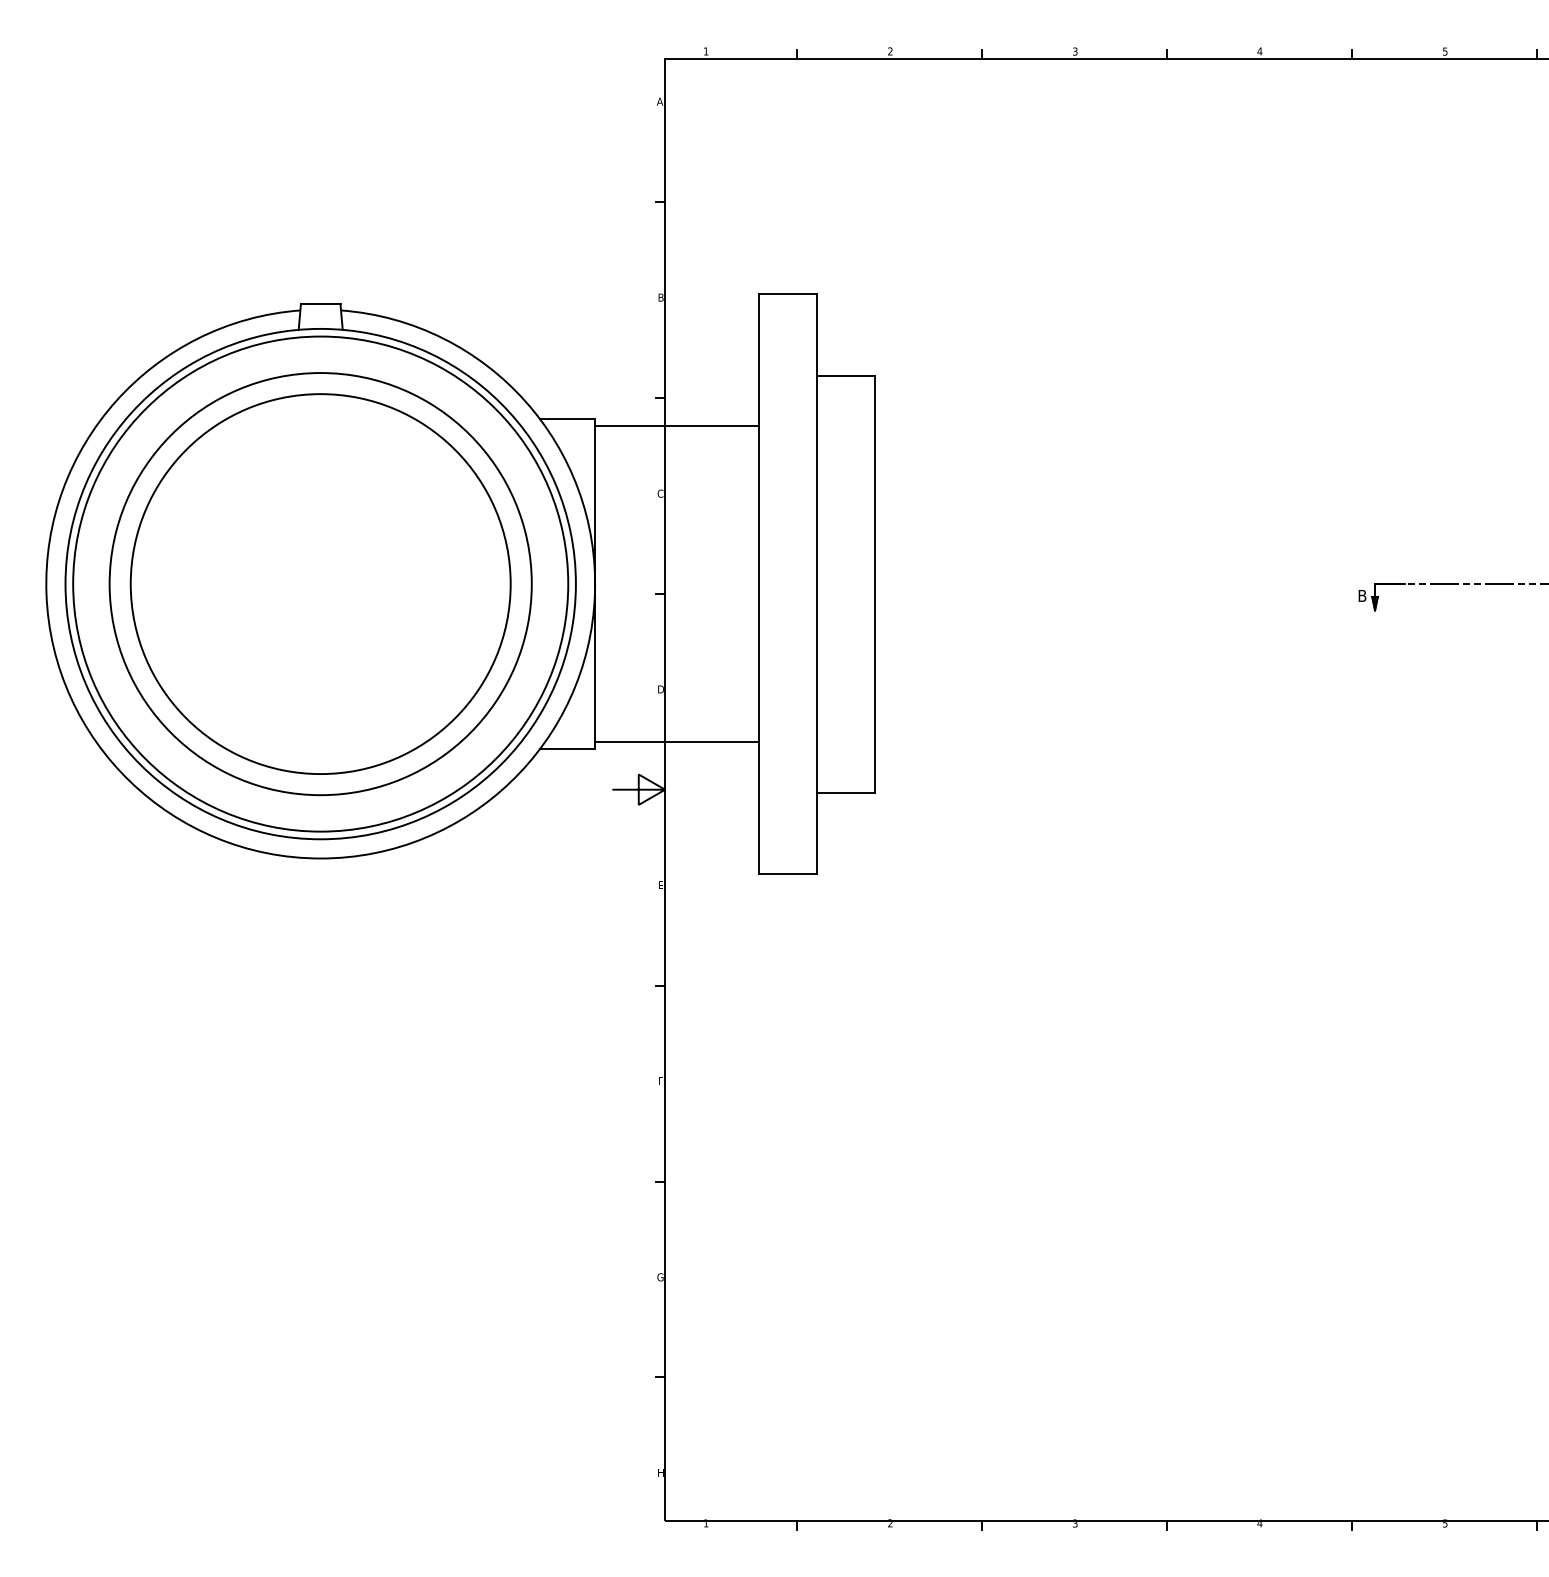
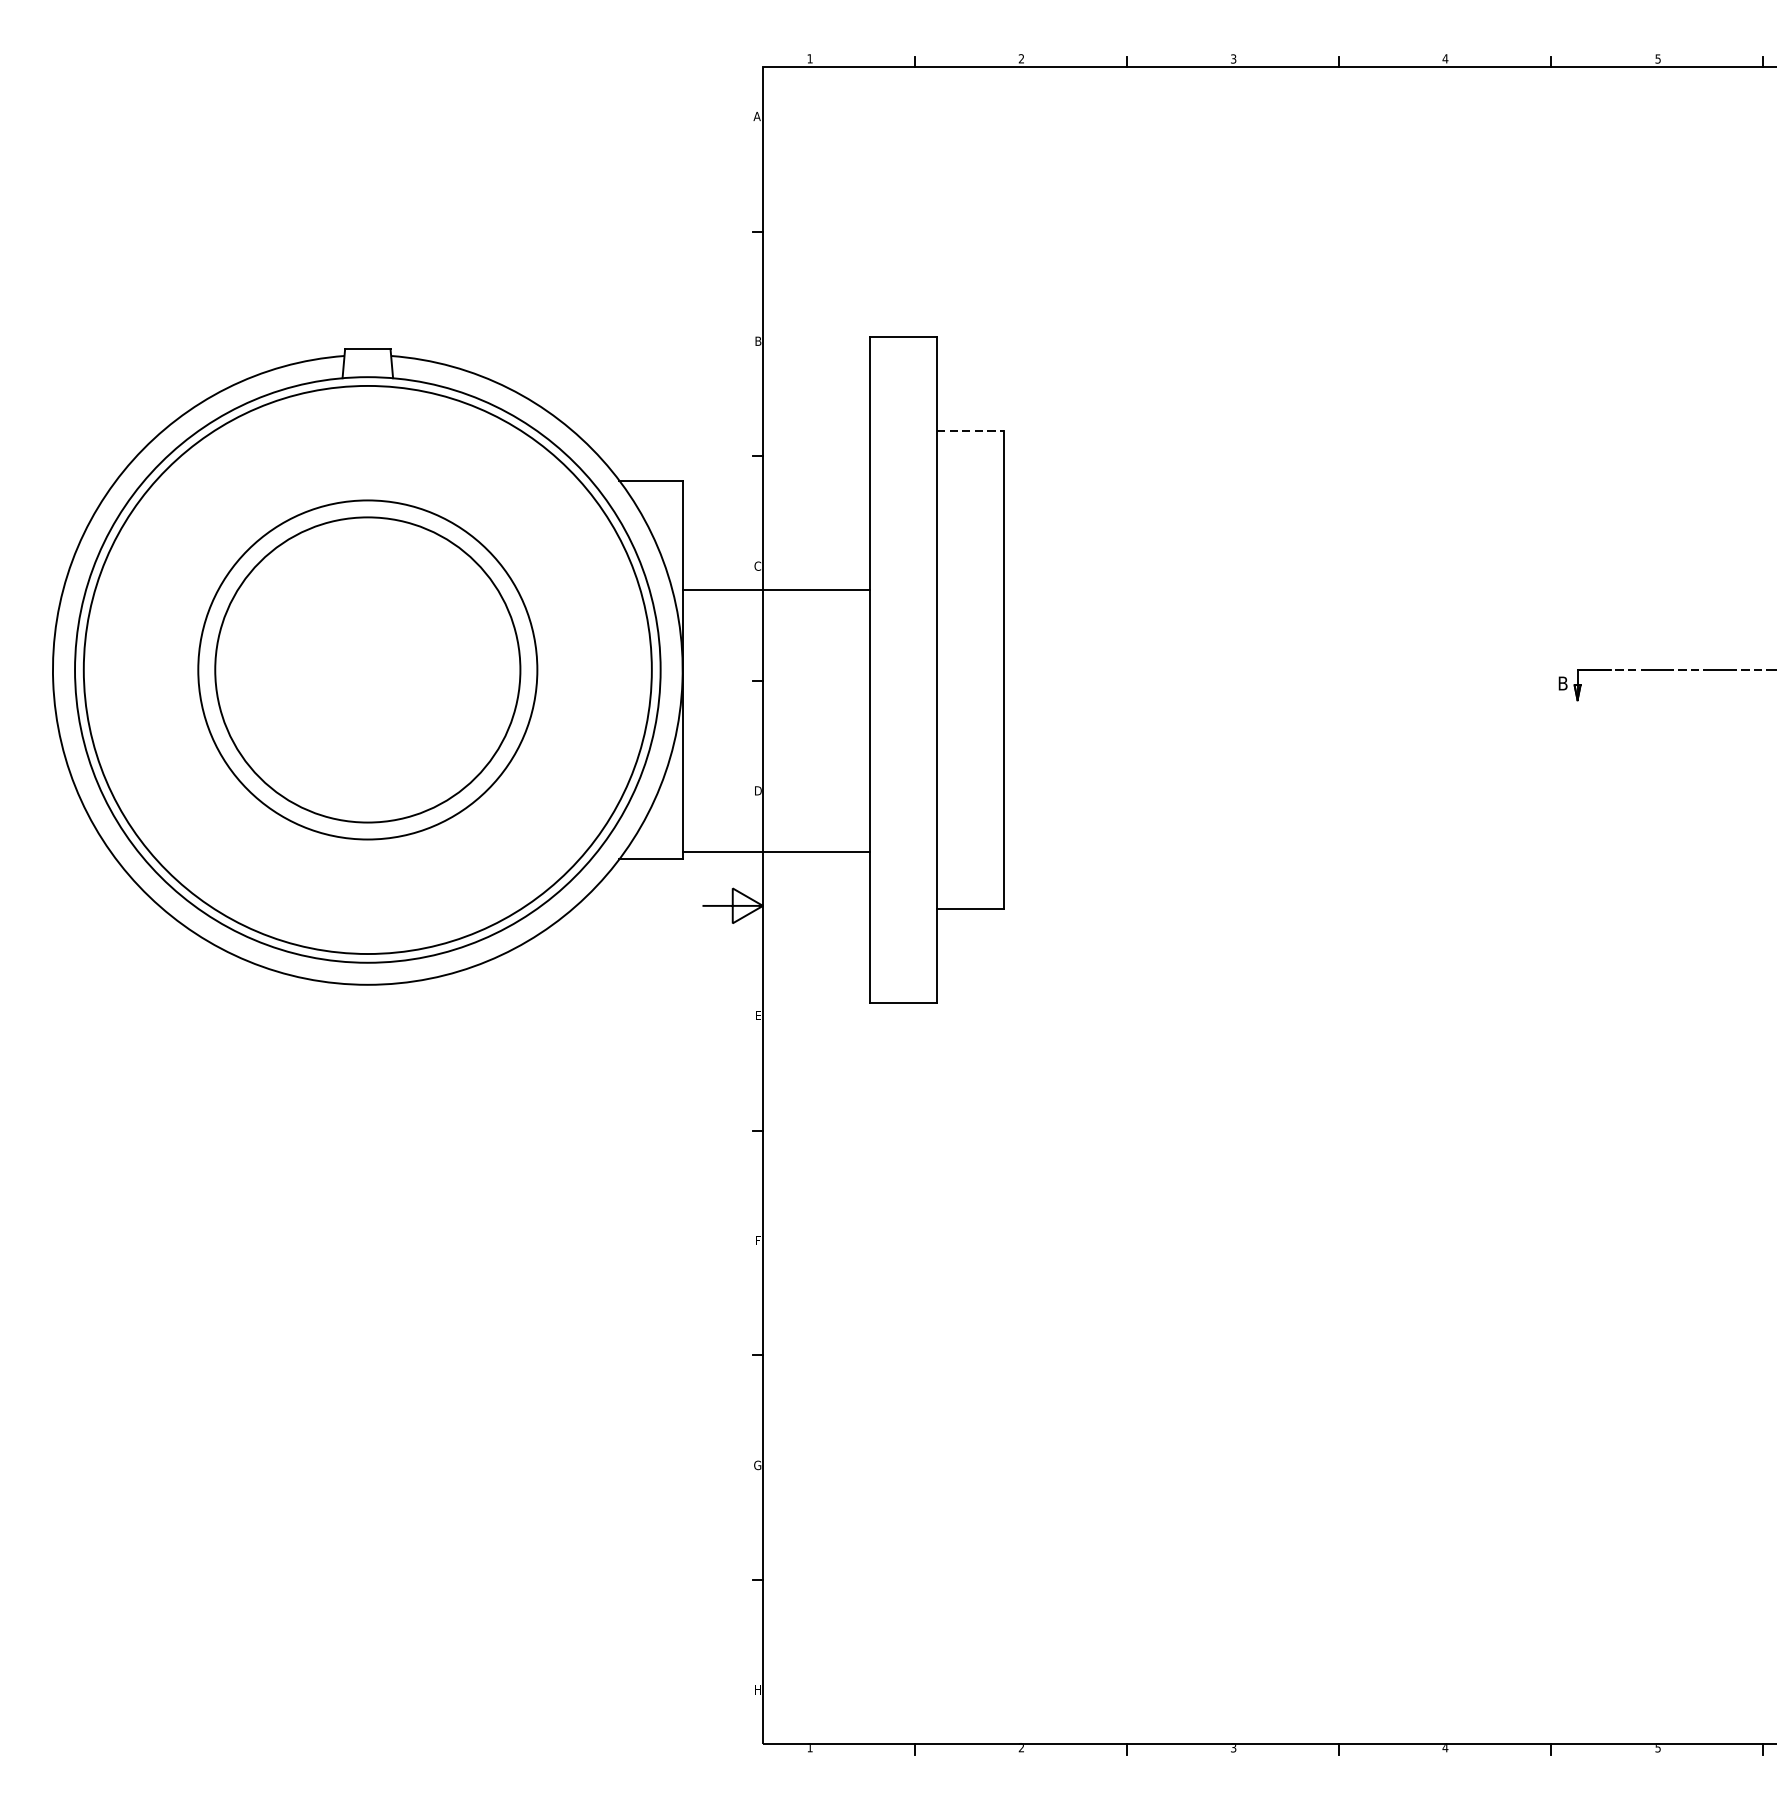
line: (846, 375) -> (971, 430), solid -> dashed
line: (676, 425) -> (776, 590), moved
circle: (320, 584) -> (367, 670), size x0.7
circle: (320, 584) -> (367, 670), size x0.7

